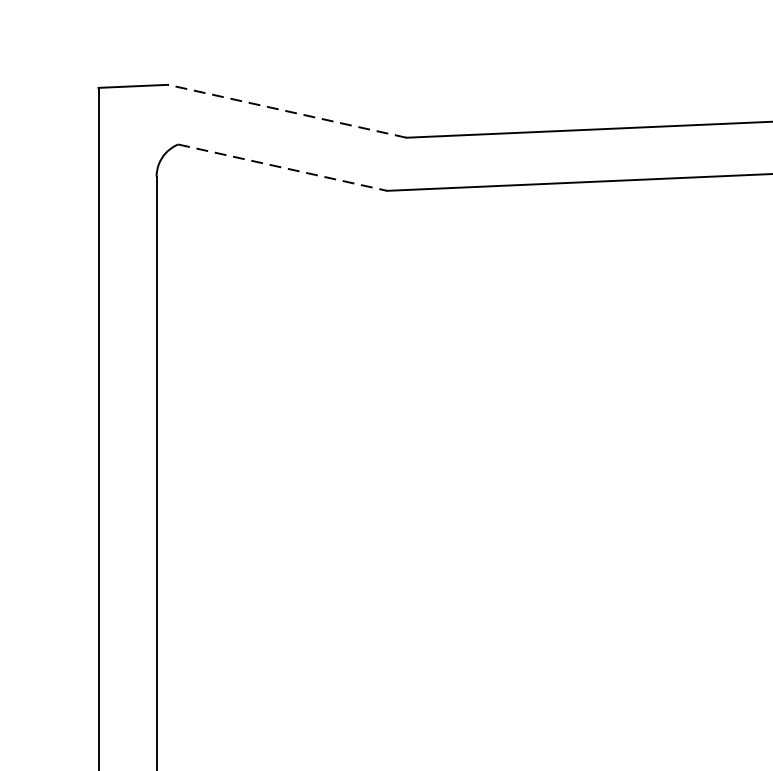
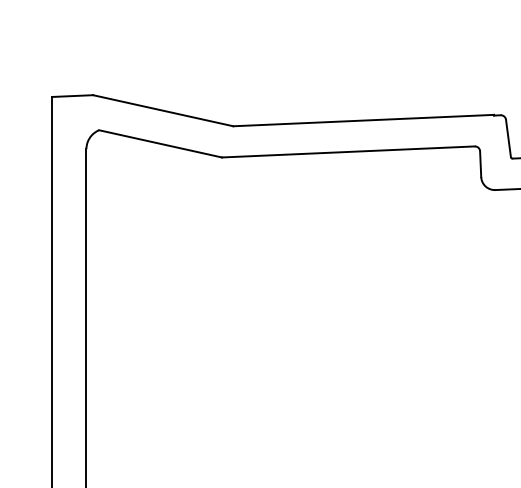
line: (287, 110) -> (163, 110), dashed -> solid
line: (282, 167) -> (160, 143), dashed -> solid

